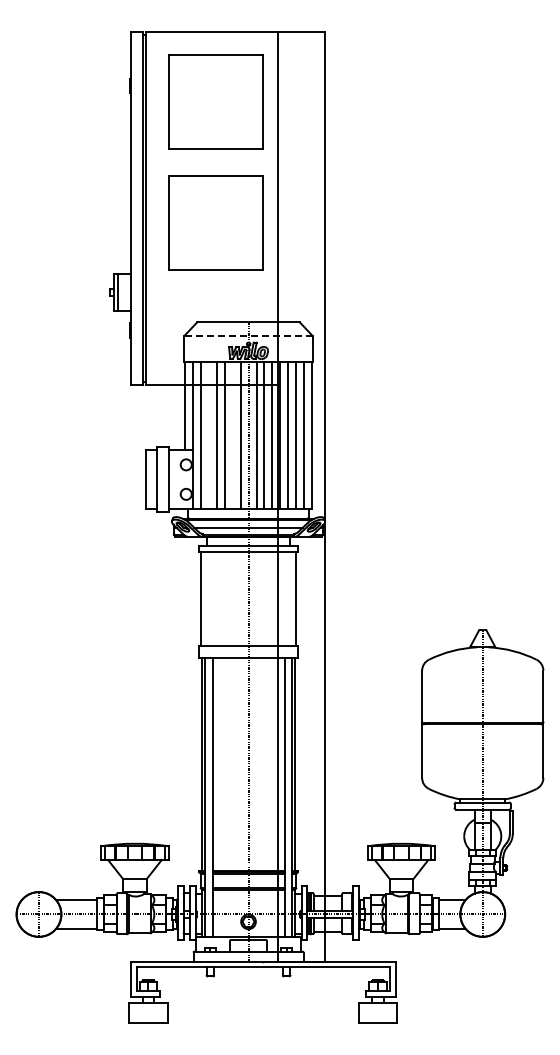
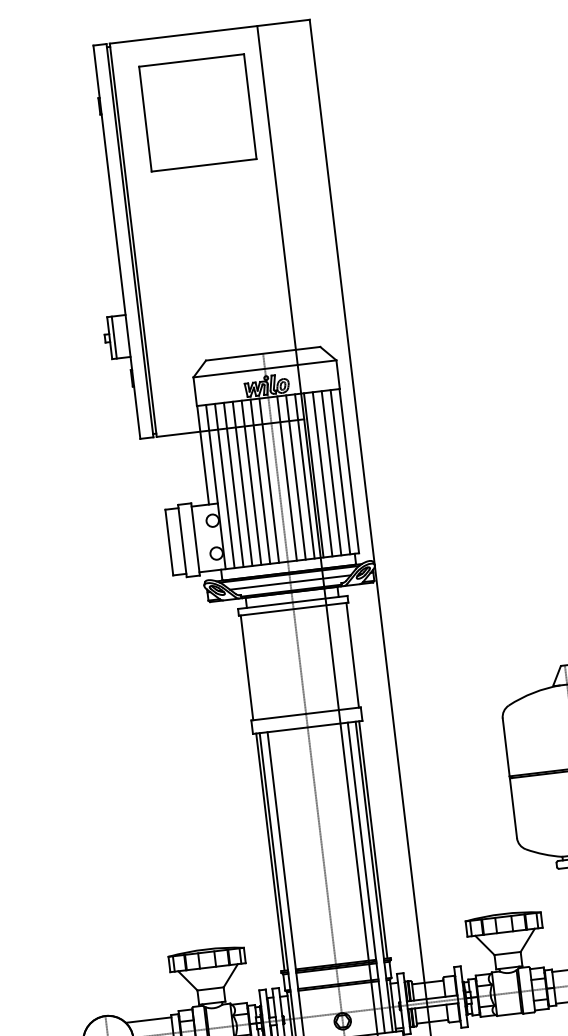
part: (215, 222) -> (213, 246), removed
line: (248, 335) -> (264, 368), dashed -> solid
line: (208, 435) -> (233, 485), added
line: (232, 435) -> (260, 481), added

